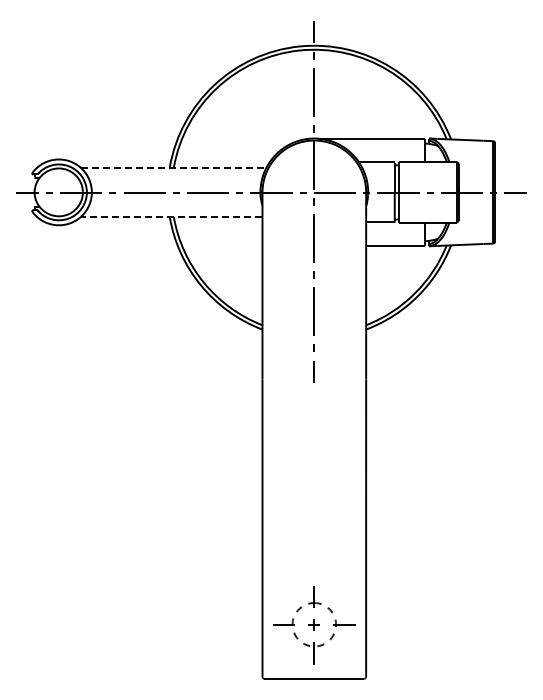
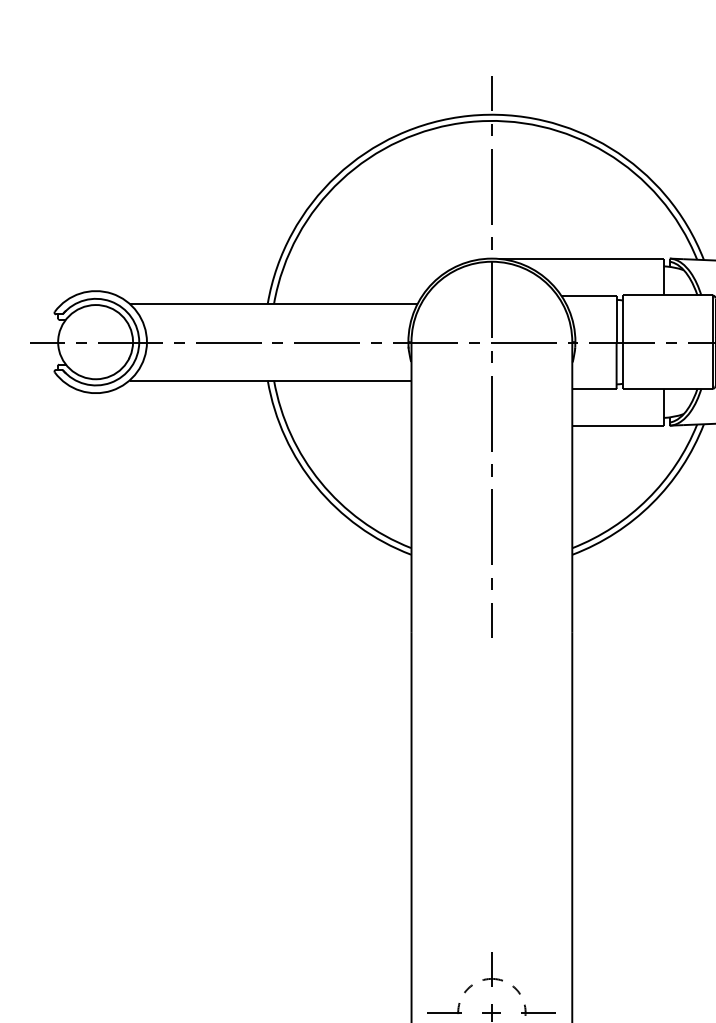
line: (173, 167) -> (273, 303), dashed -> solid
line: (171, 217) -> (270, 381), dashed -> solid

